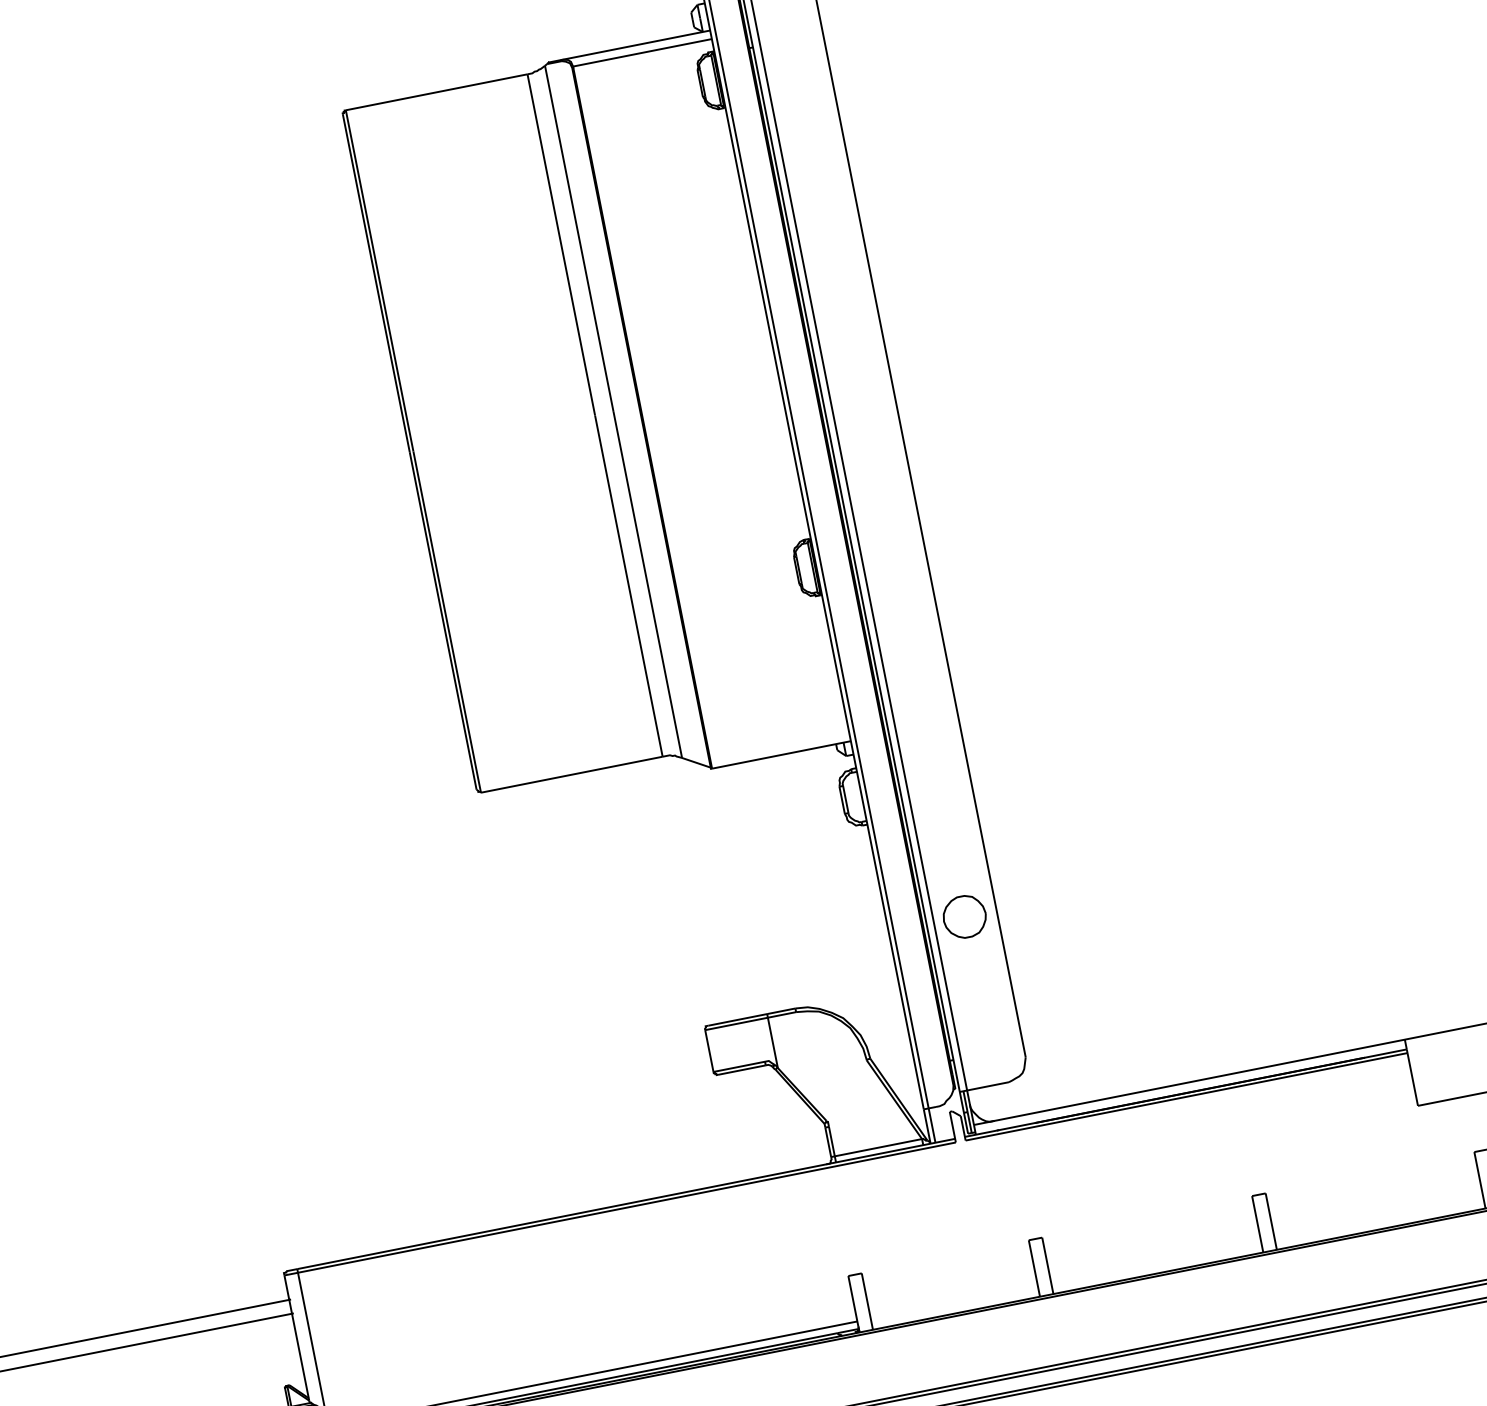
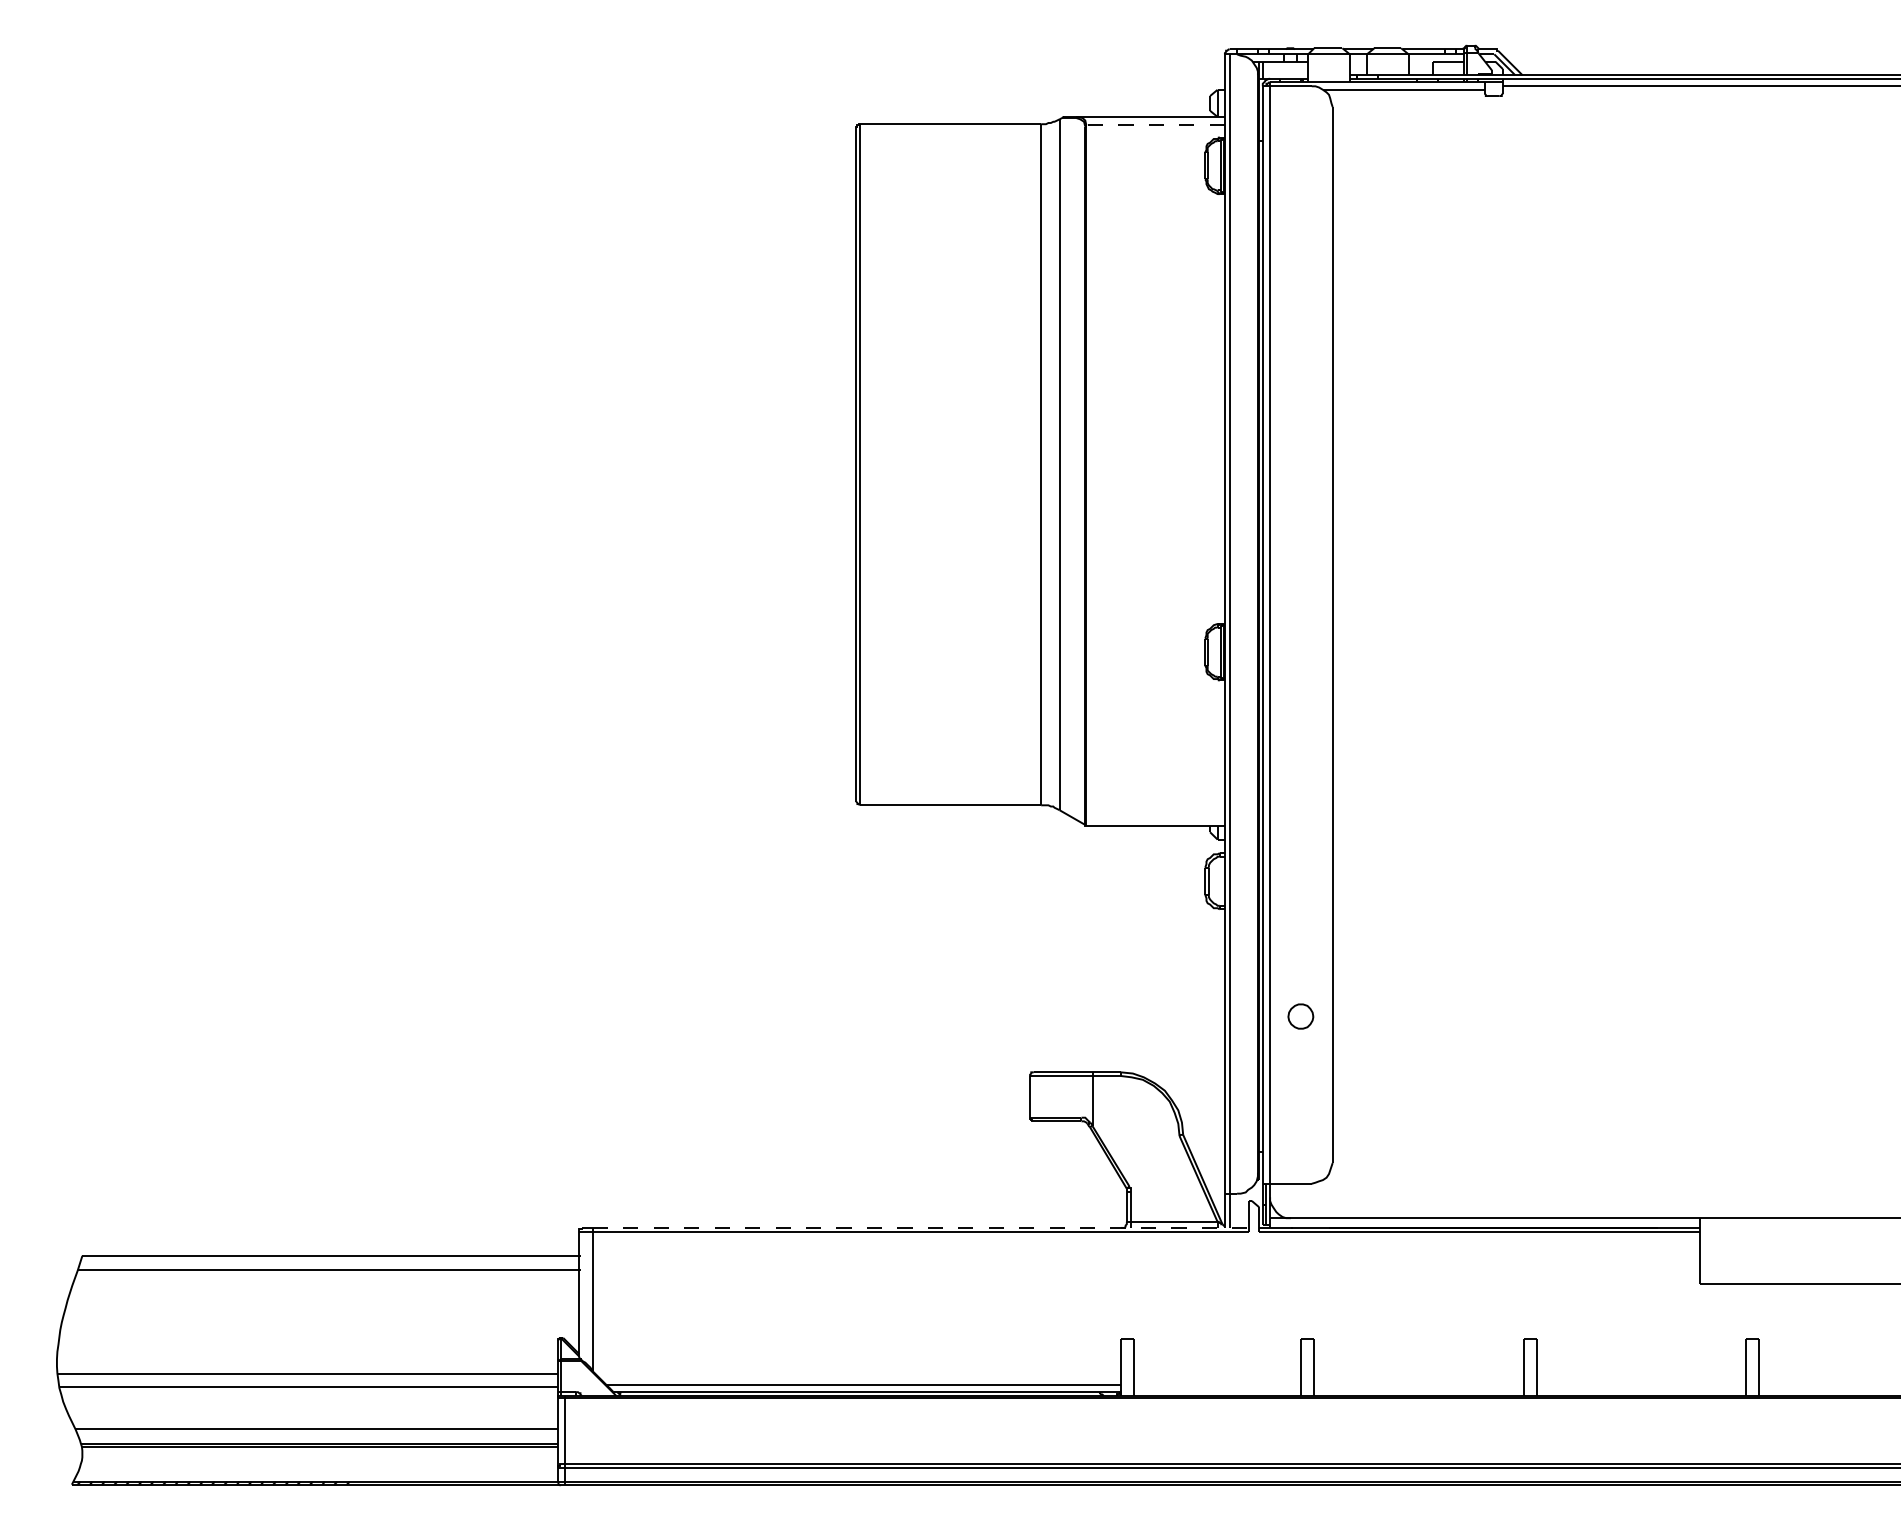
line: (642, 52) -> (1155, 125), solid -> dashed
part: (964, 916) -> (1300, 1016), size x0.6
line: (626, 1203) -> (921, 1227), solid -> dashed

